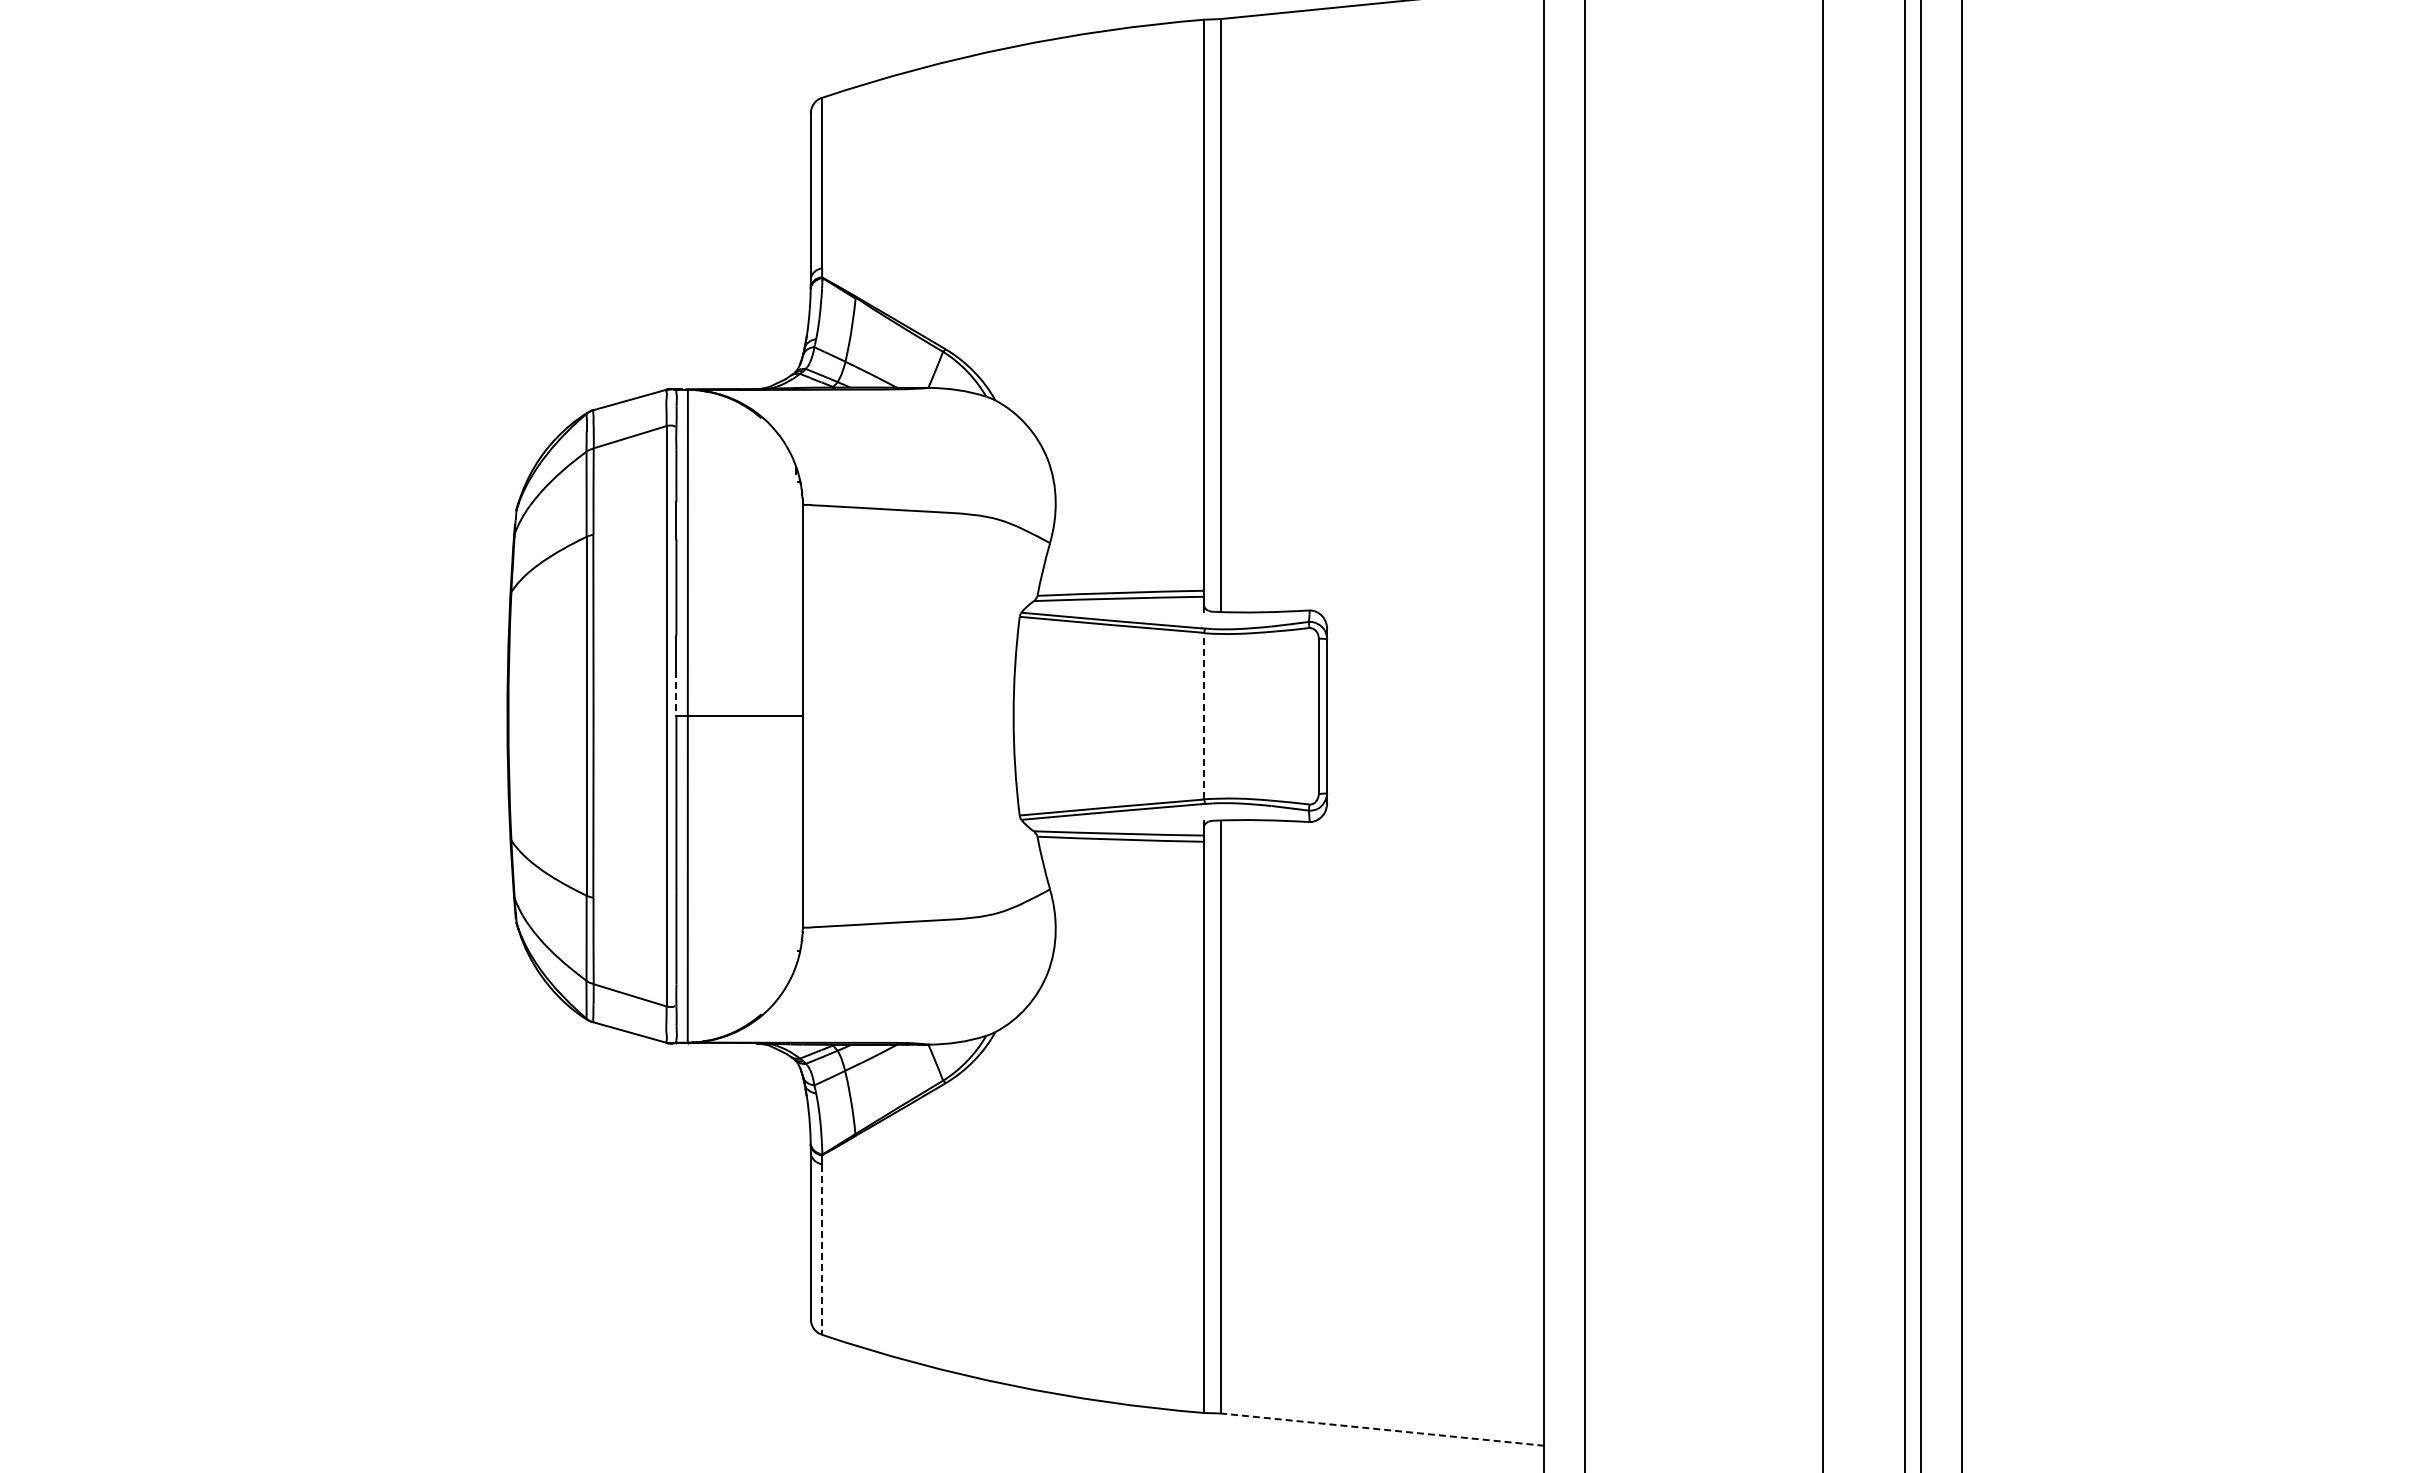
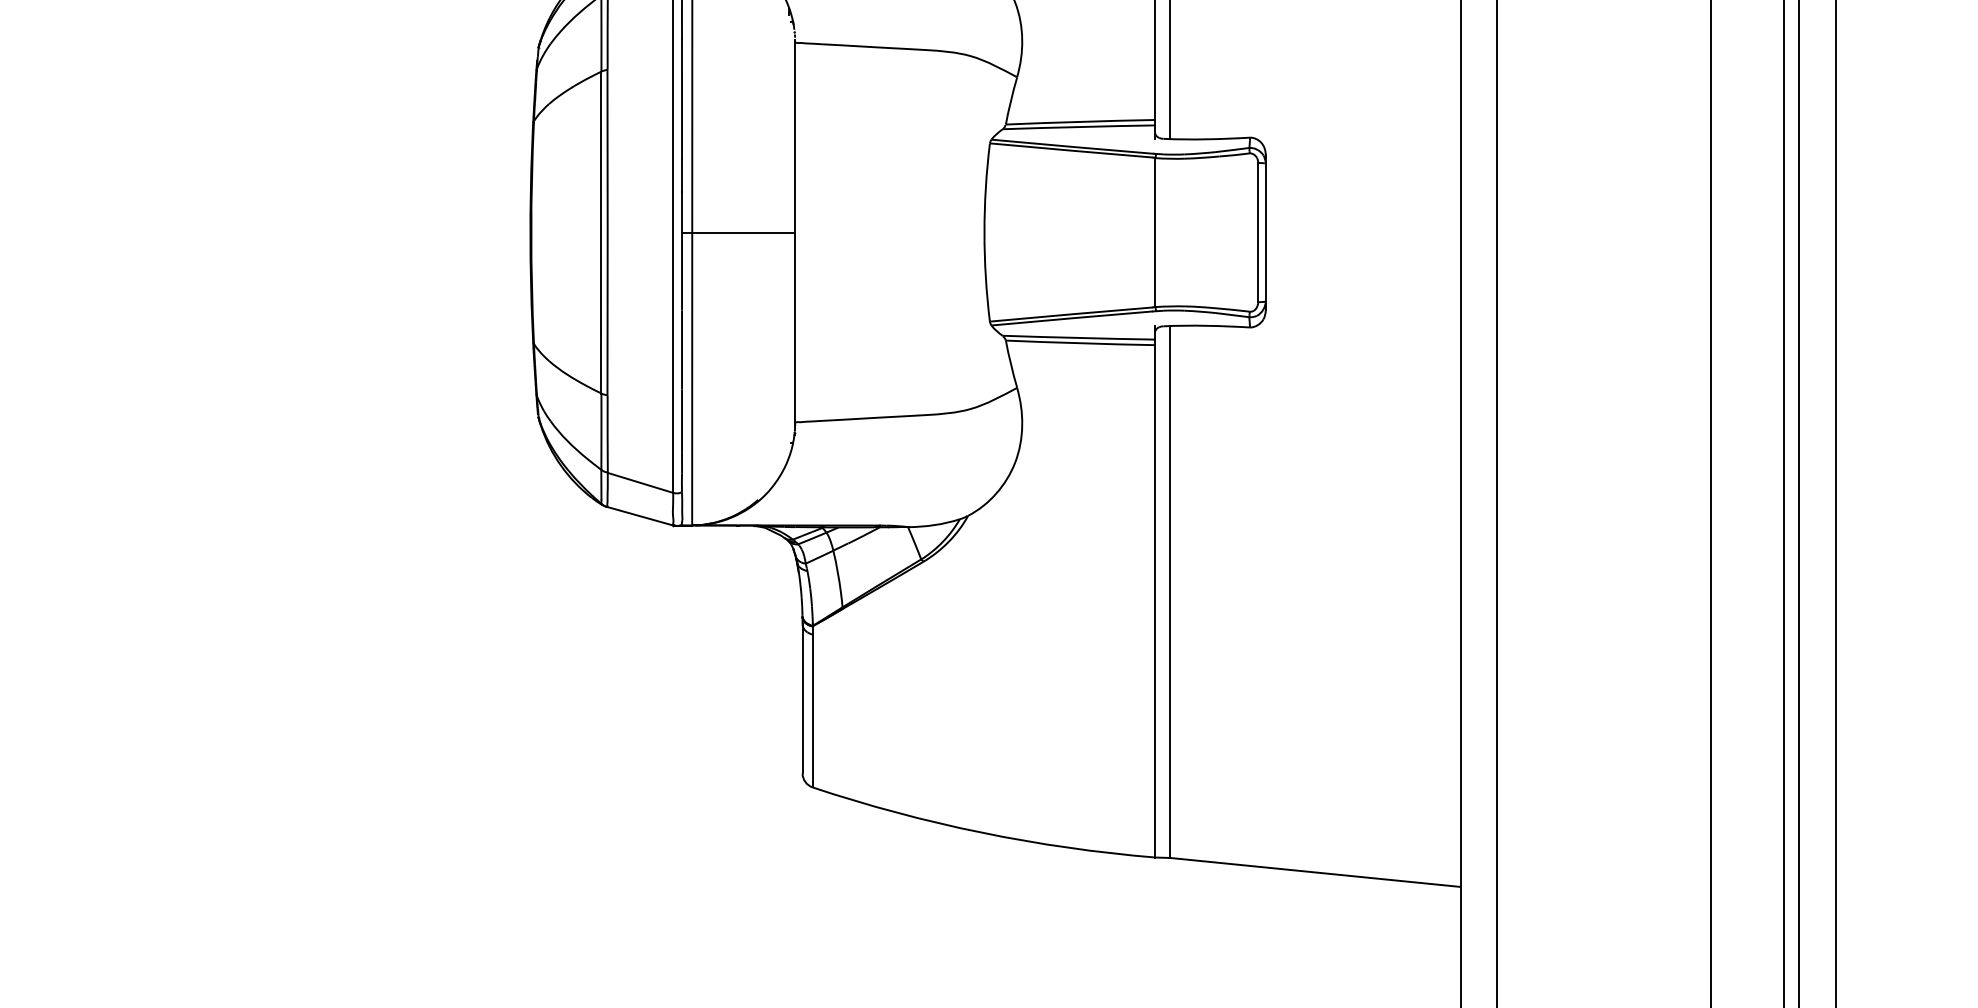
line: (676, 694) -> (682, 213), dashed -> solid
line: (1204, 715) -> (1155, 231), dashed -> solid
line: (822, 1250) -> (813, 711), dashed -> solid
line: (1382, 1429) -> (1315, 872), dashed -> solid

